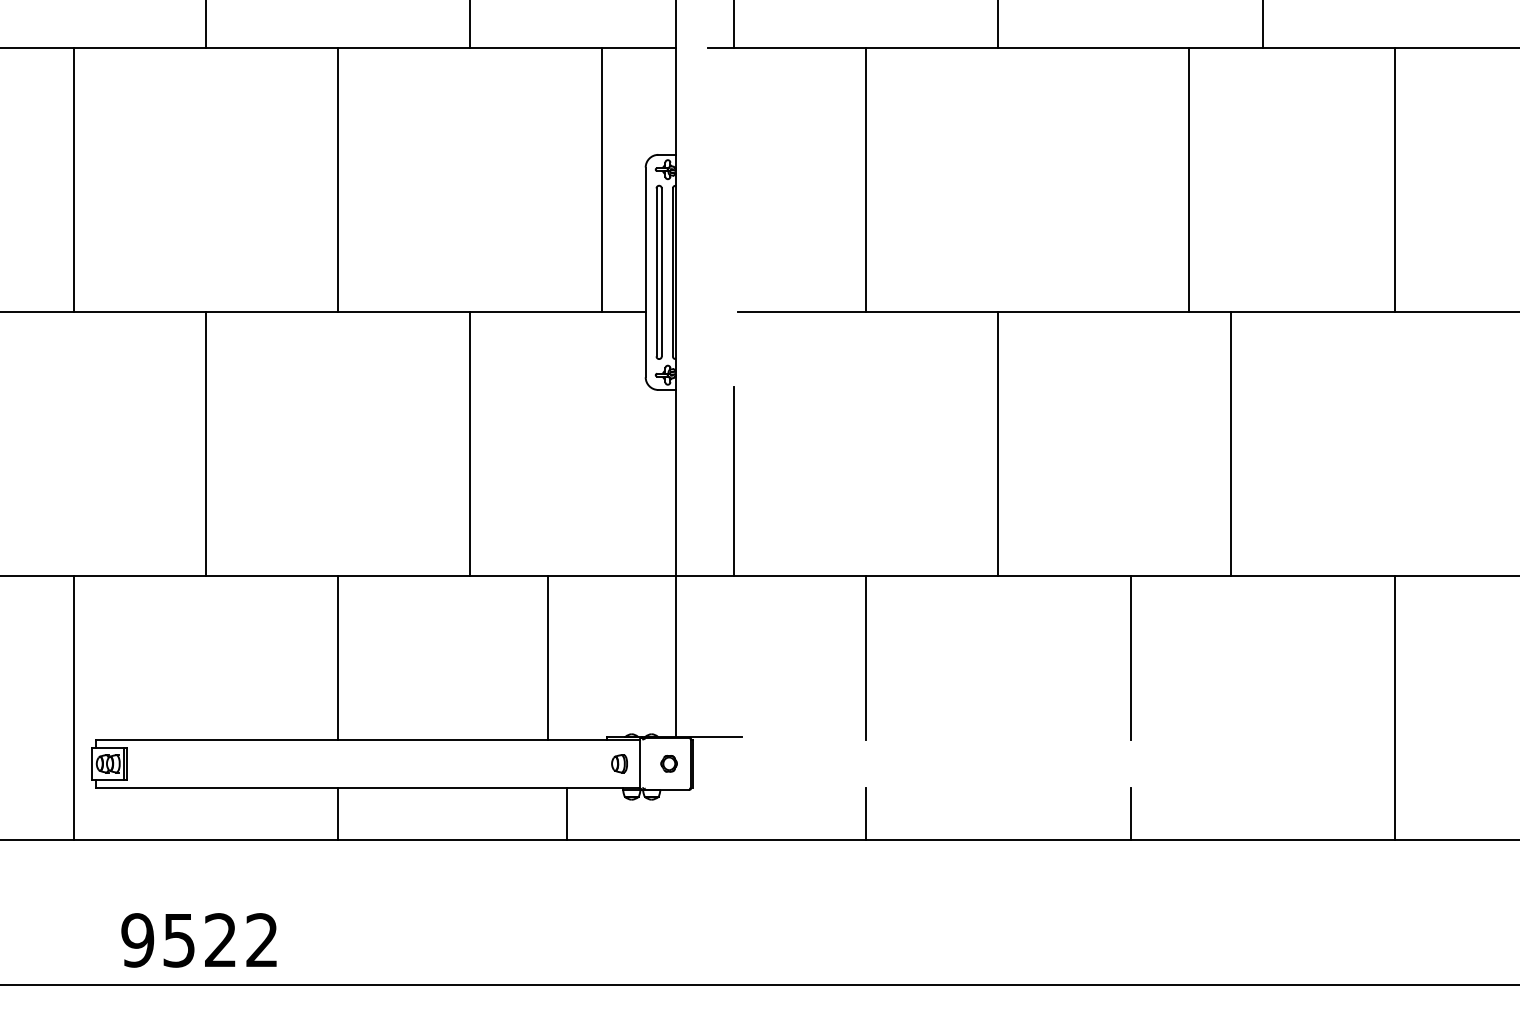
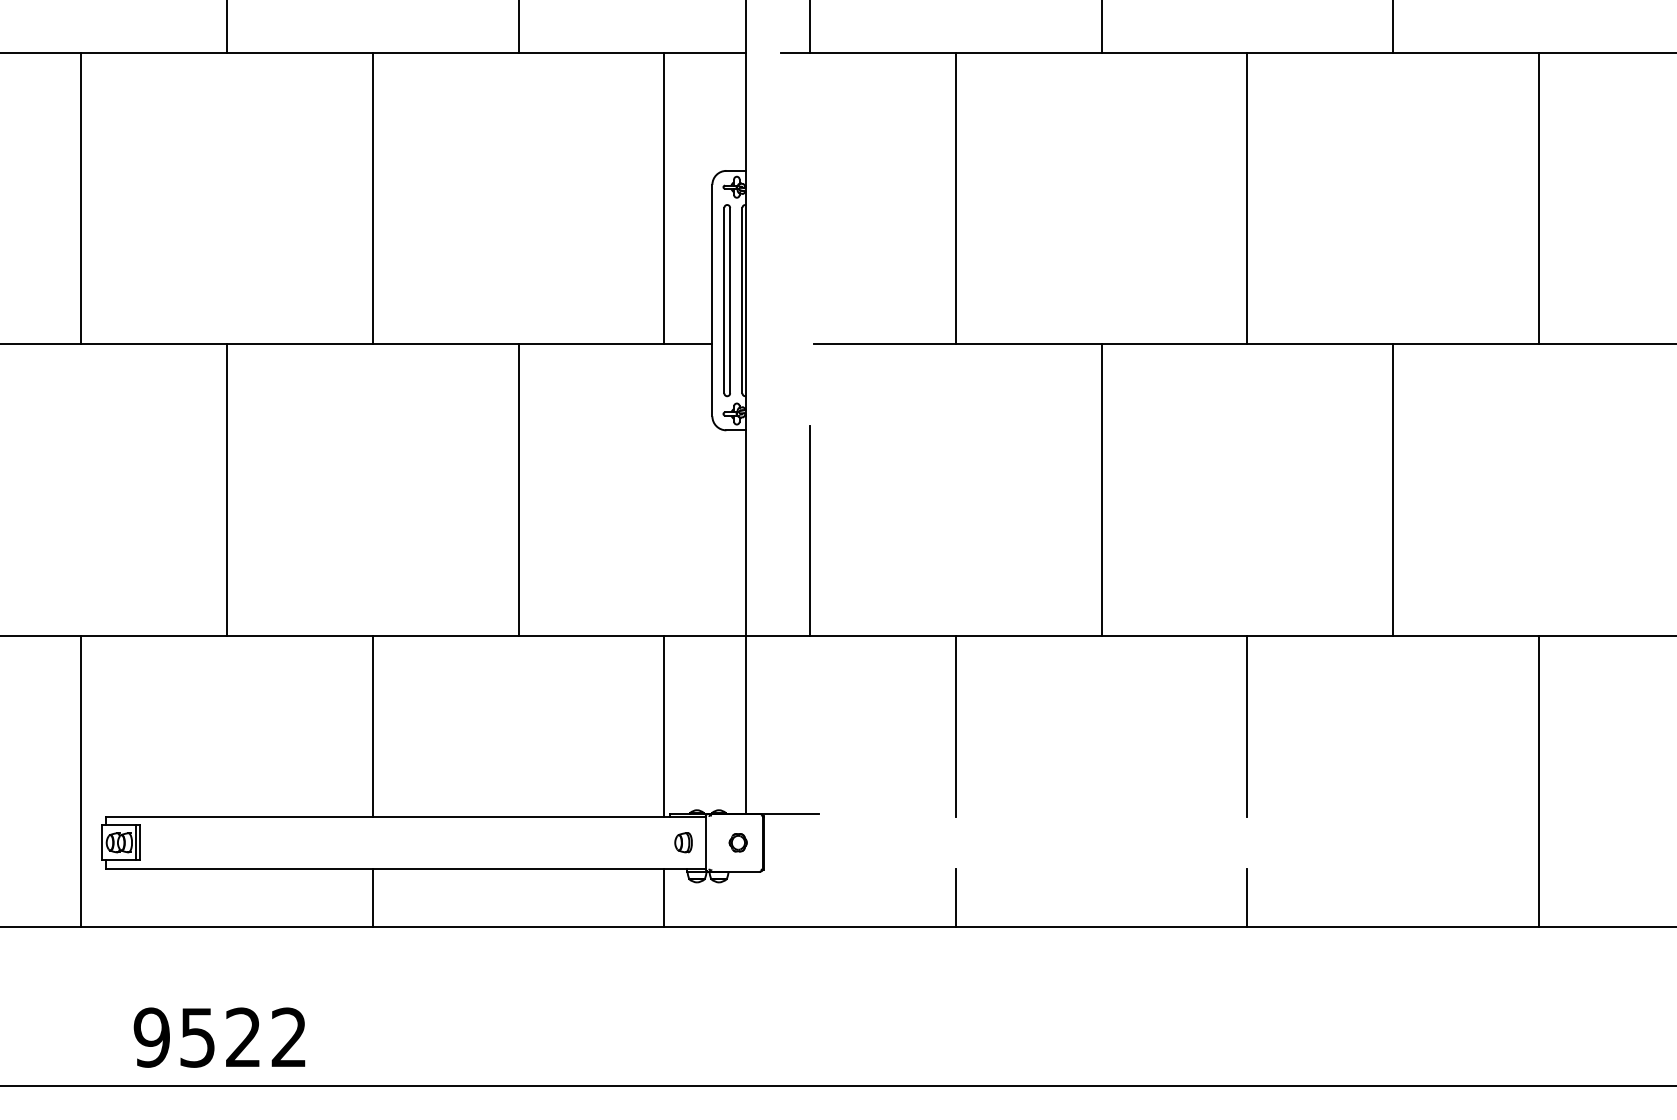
line: (1188, 179) -> (1247, 198), moved
line: (1230, 444) -> (1392, 490), moved
line: (548, 658) -> (664, 726), moved
line: (567, 813) -> (664, 897), moved

